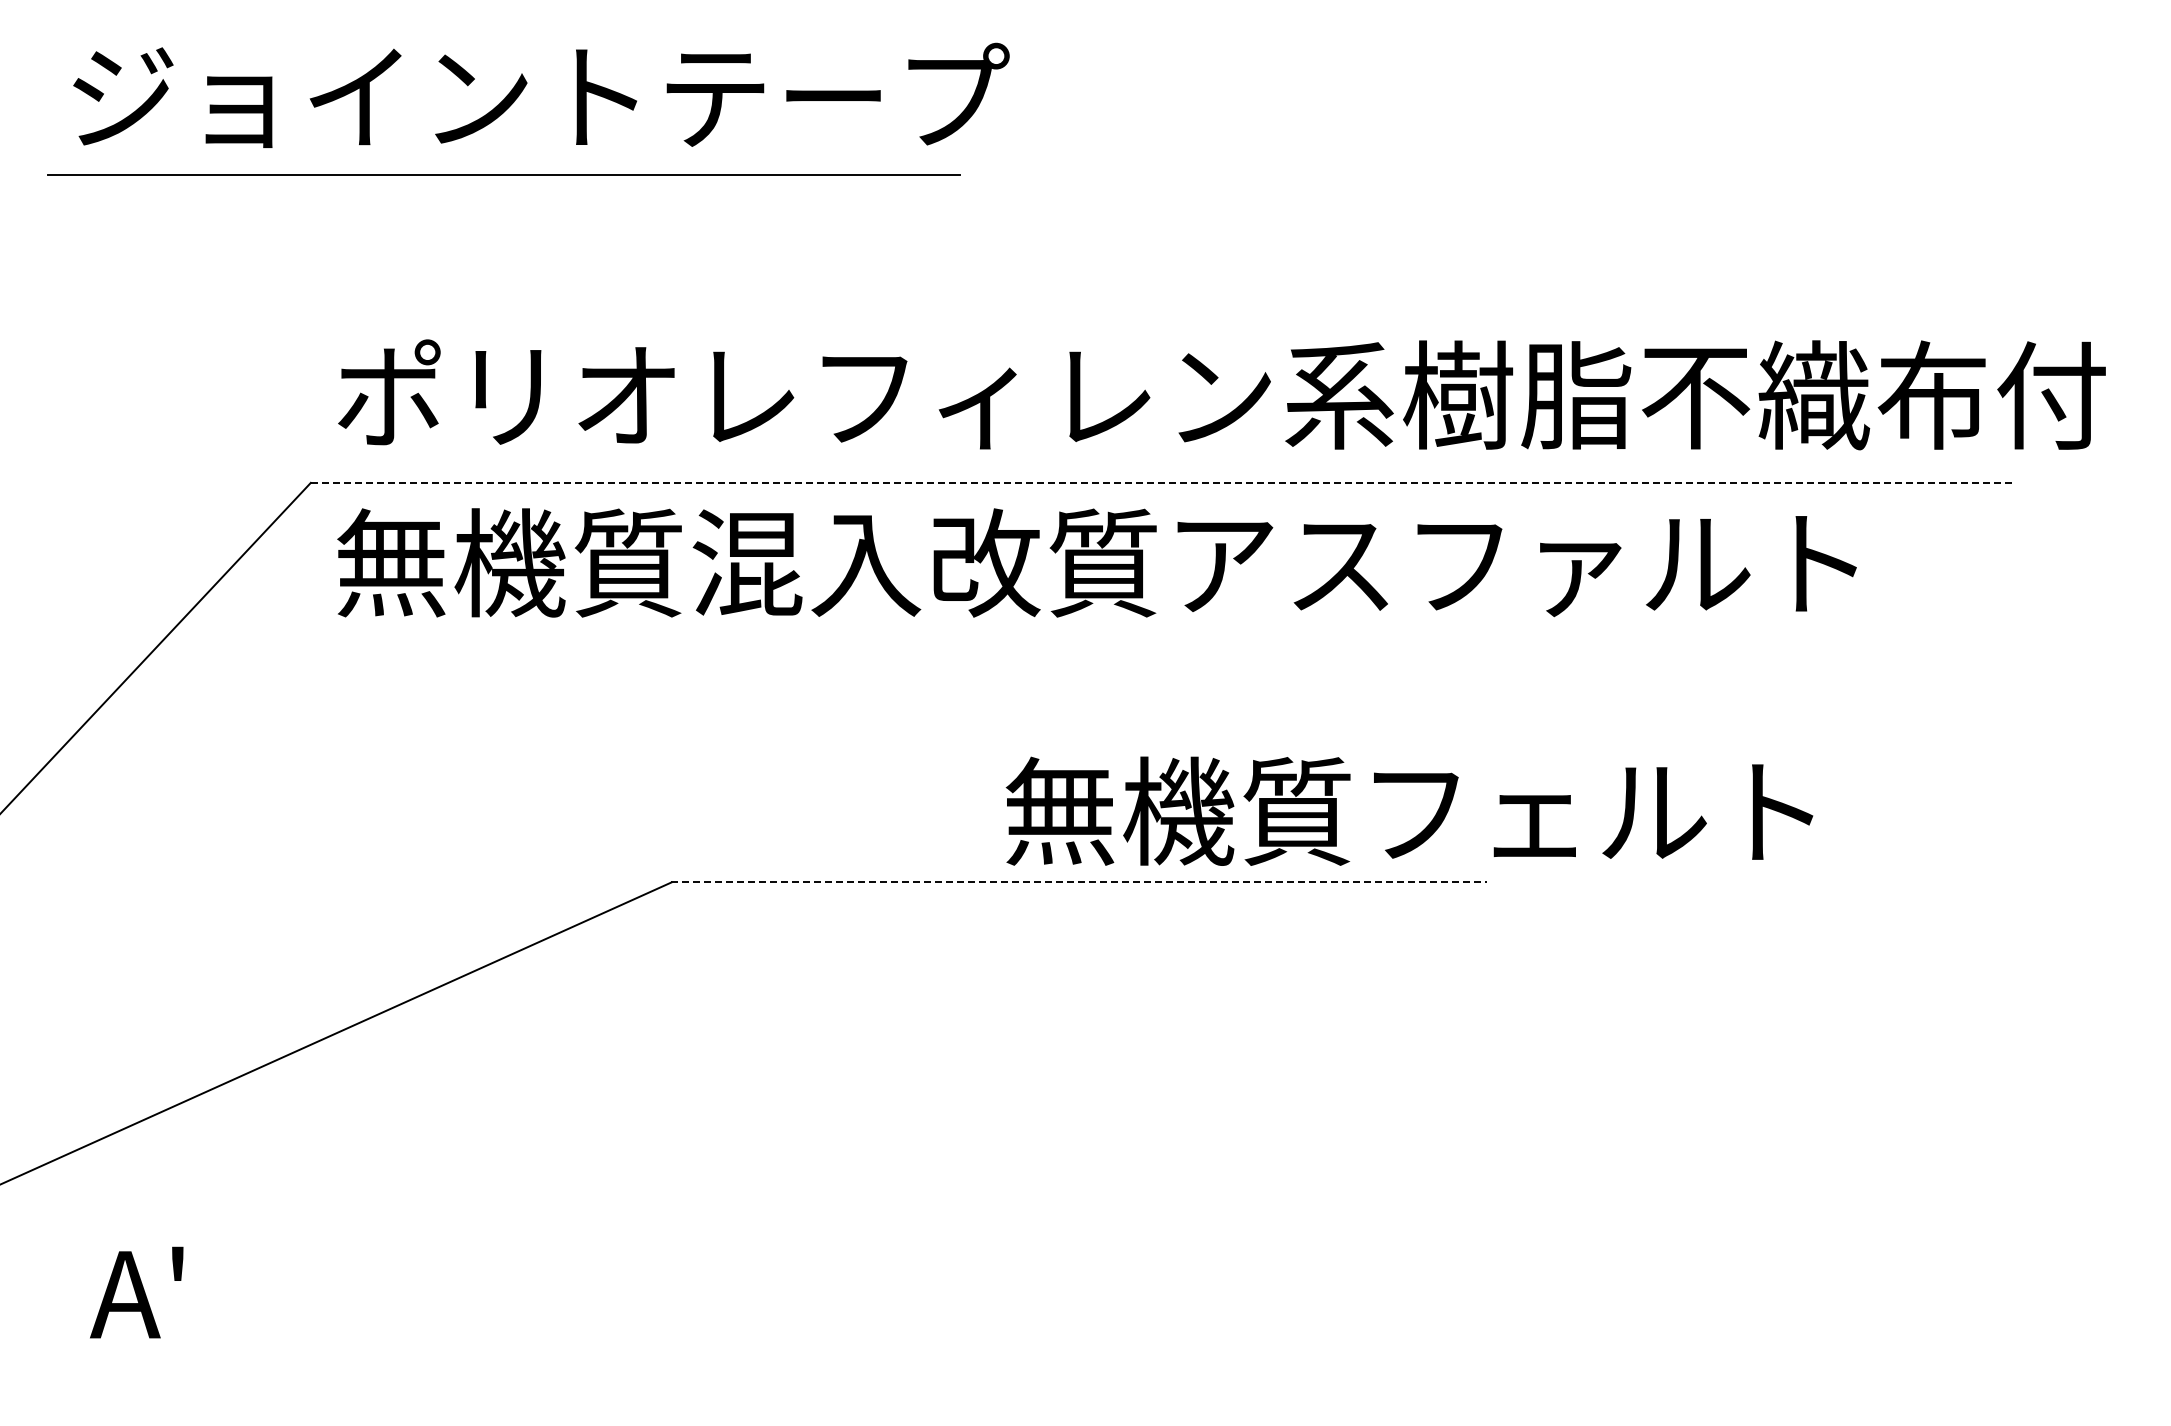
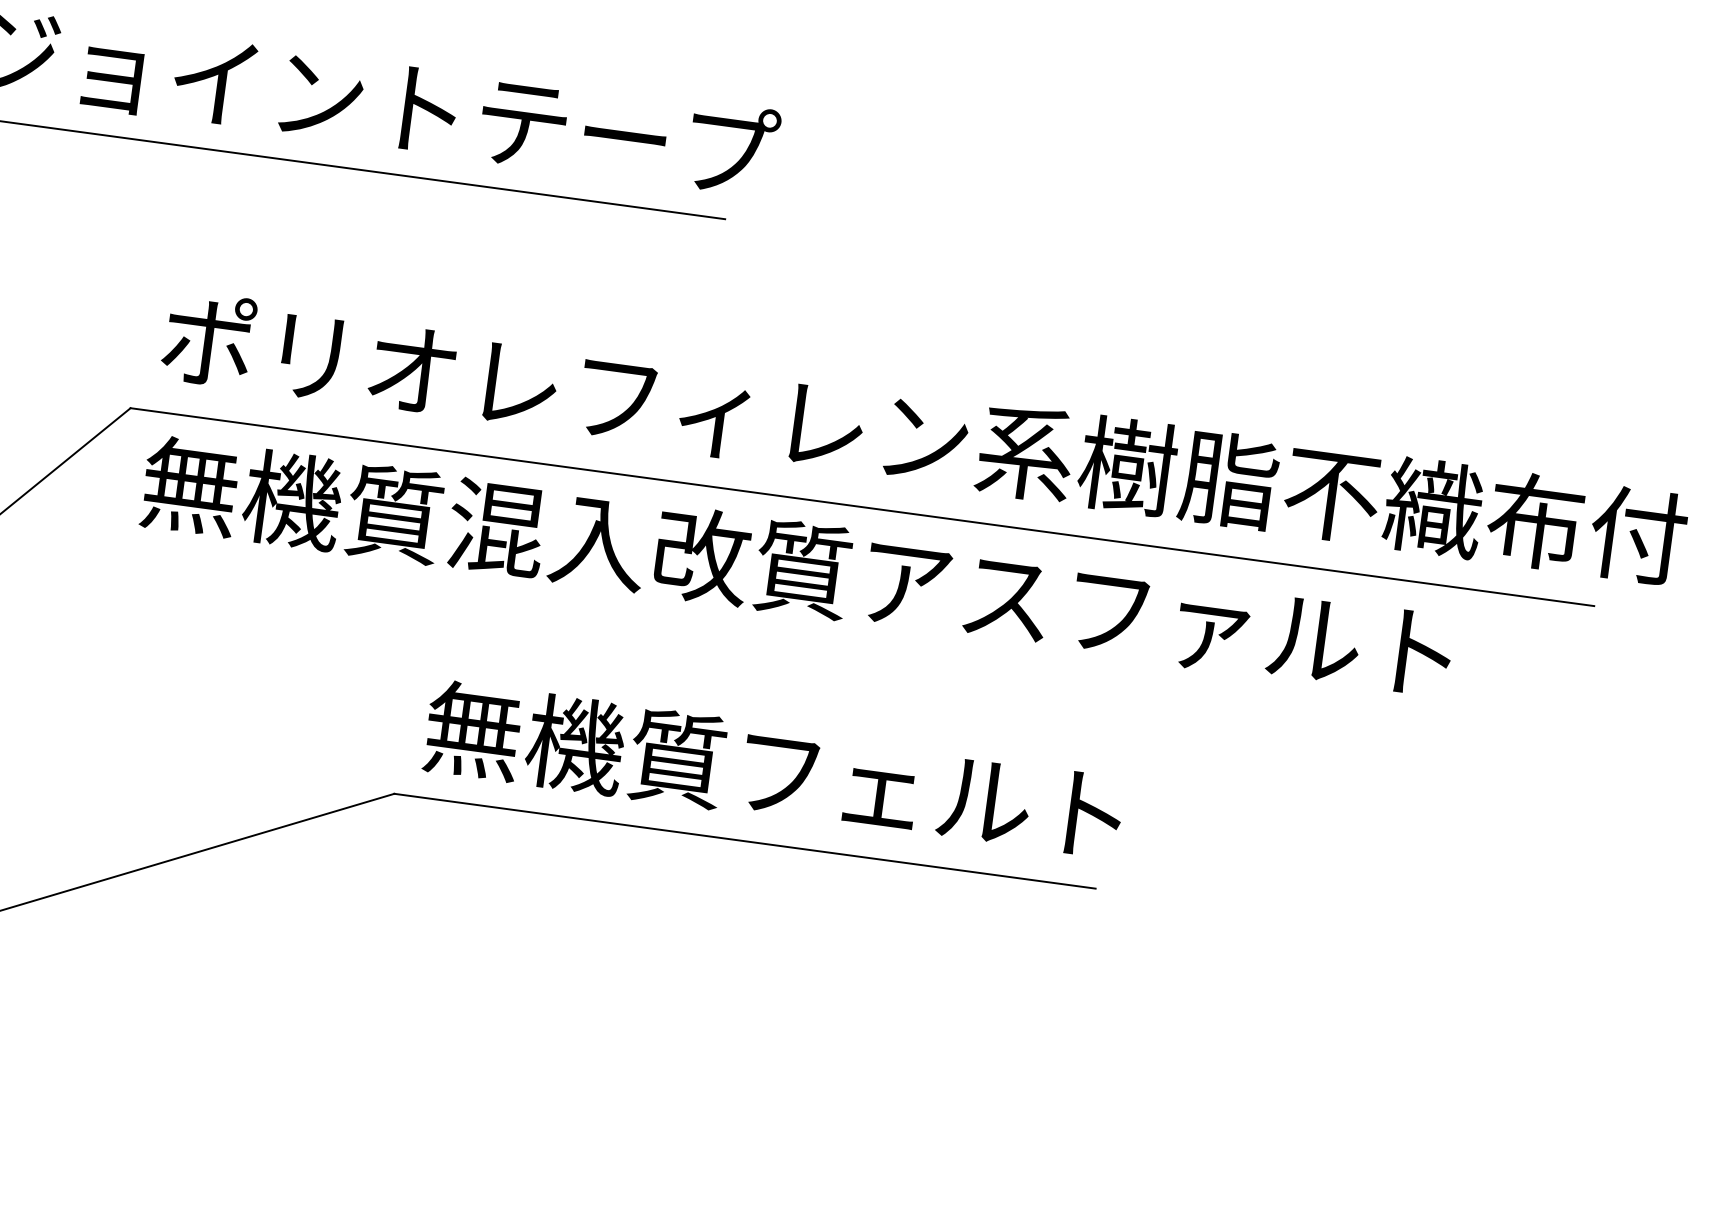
line: (1161, 482) -> (862, 506), dashed -> solid
text: (1409, 810) -> (774, 770), moved
line: (1079, 882) -> (745, 841), dashed -> solid

